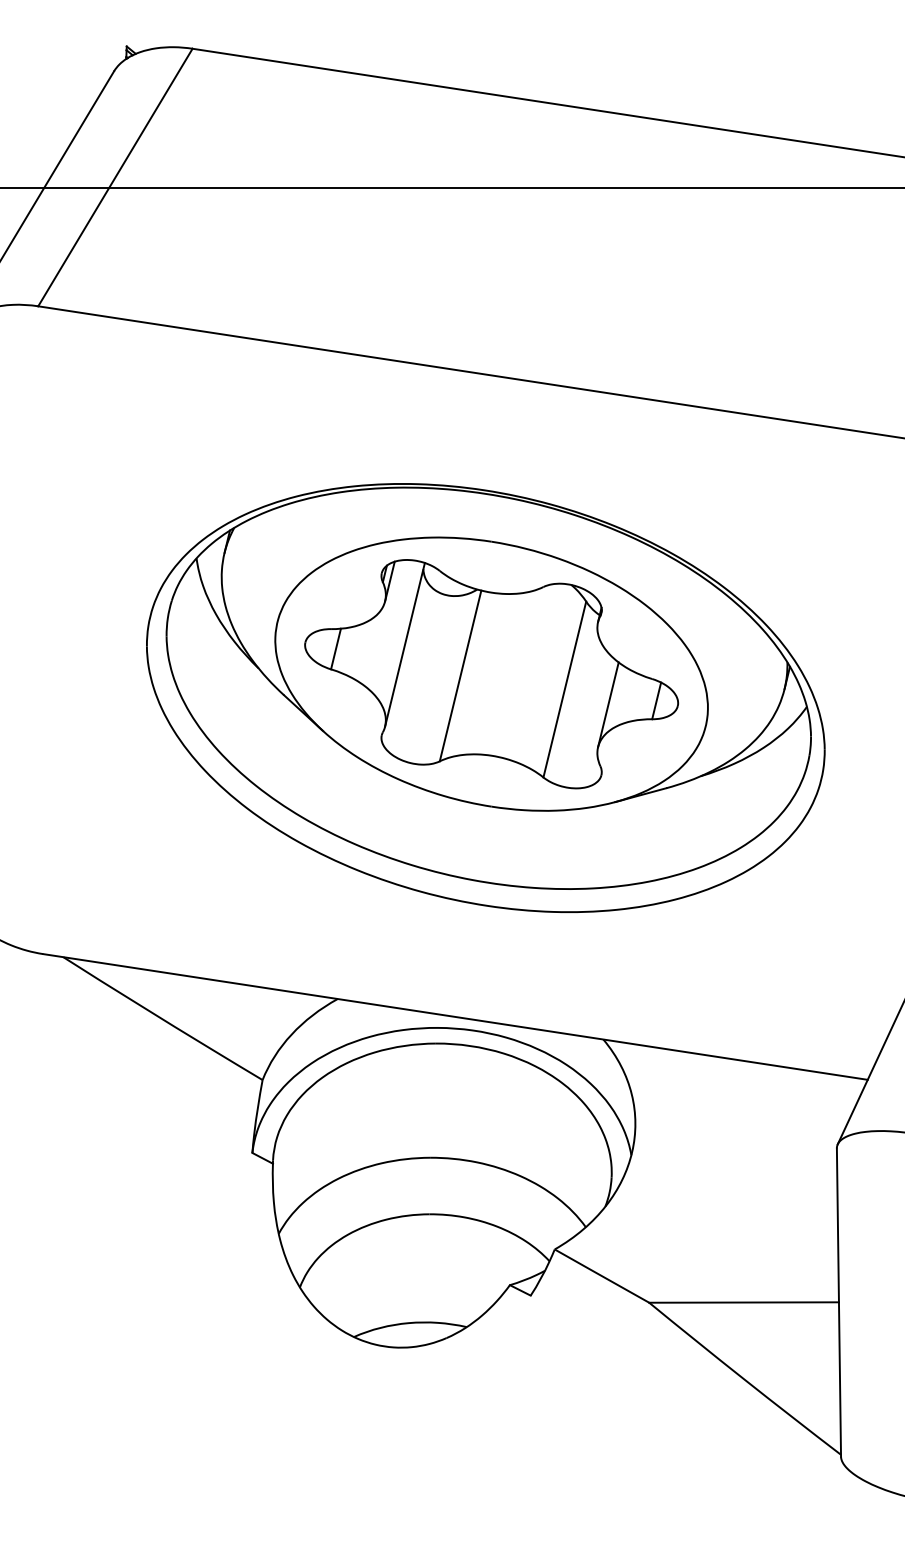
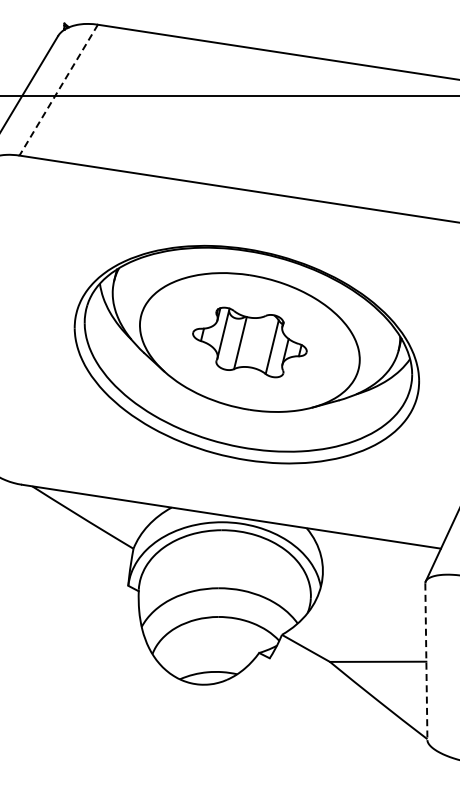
line: (114, 178) -> (58, 90), solid -> dashed
part: (490, 674) -> (249, 342), size x0.6
line: (839, 1303) -> (426, 662), solid -> dashed

